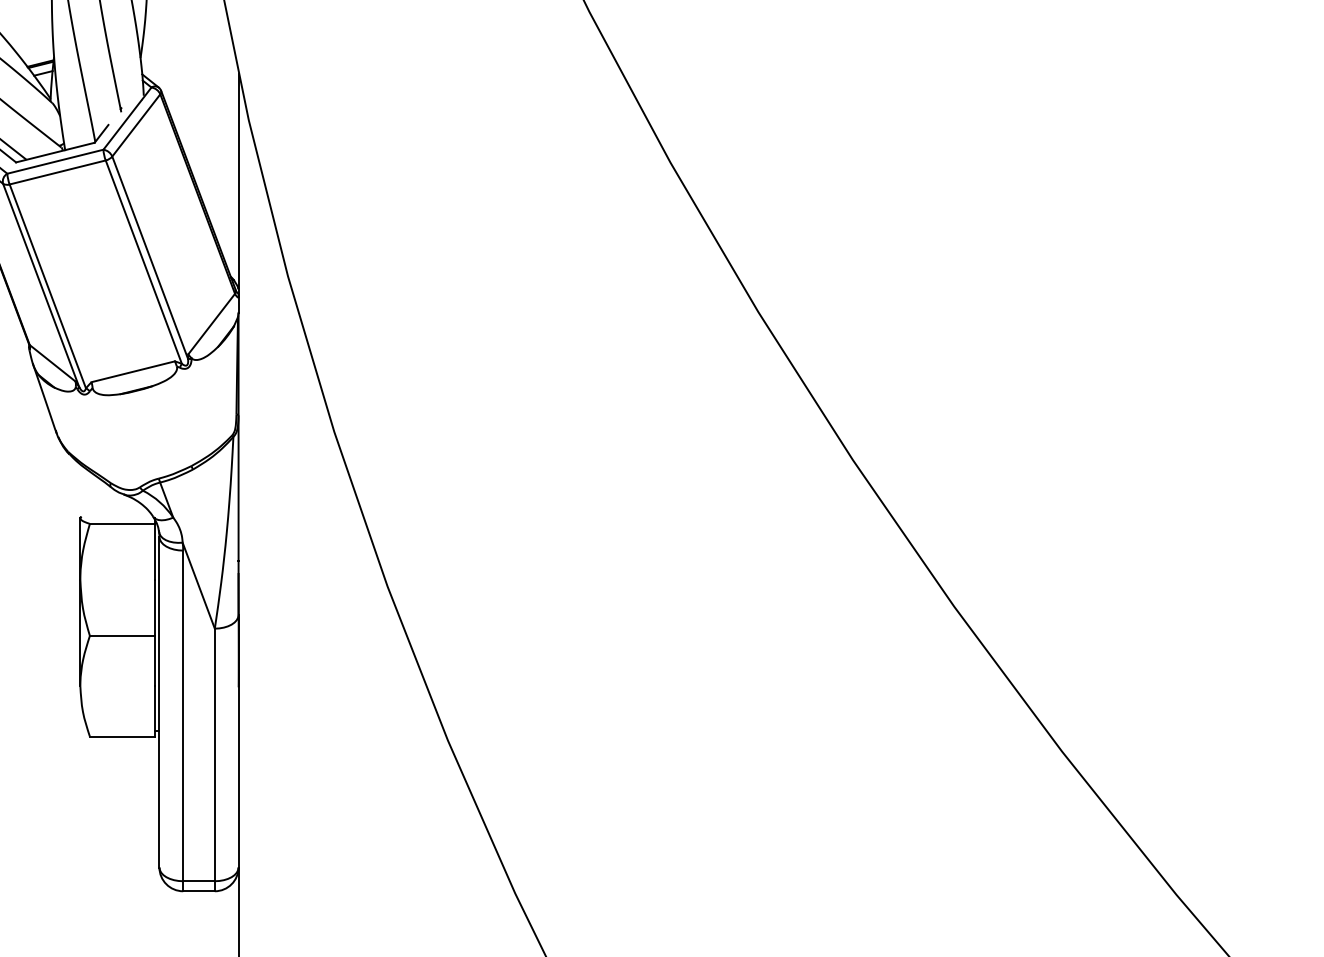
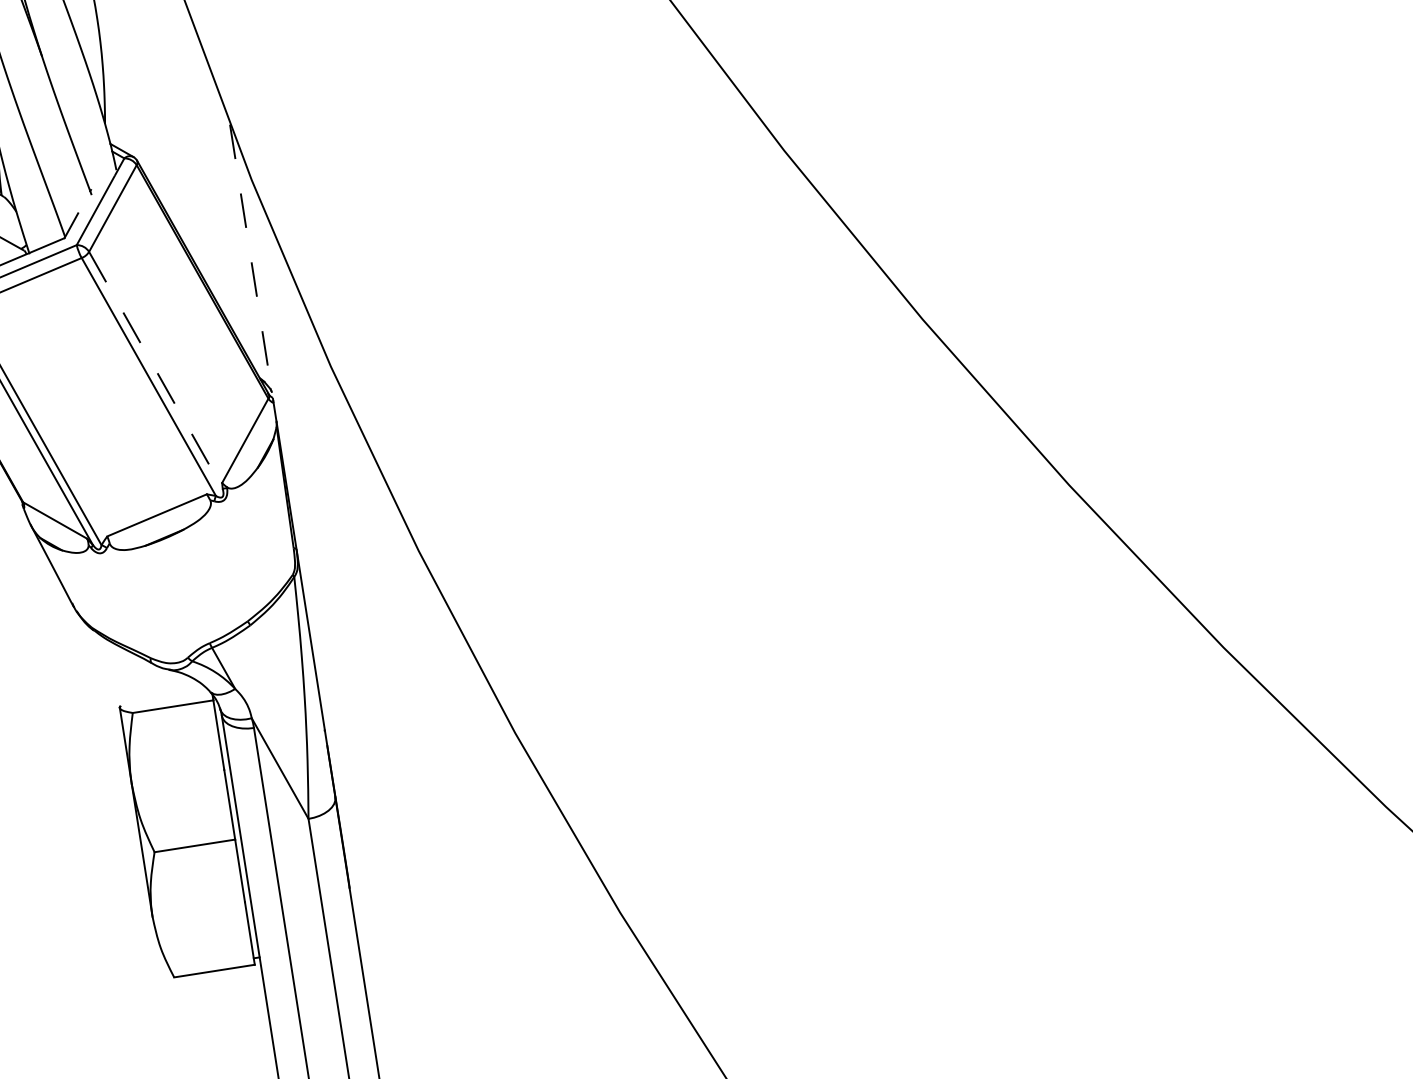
line: (238, 185) -> (251, 263), solid -> dashed
line: (150, 258) -> (156, 371), solid -> dashed

